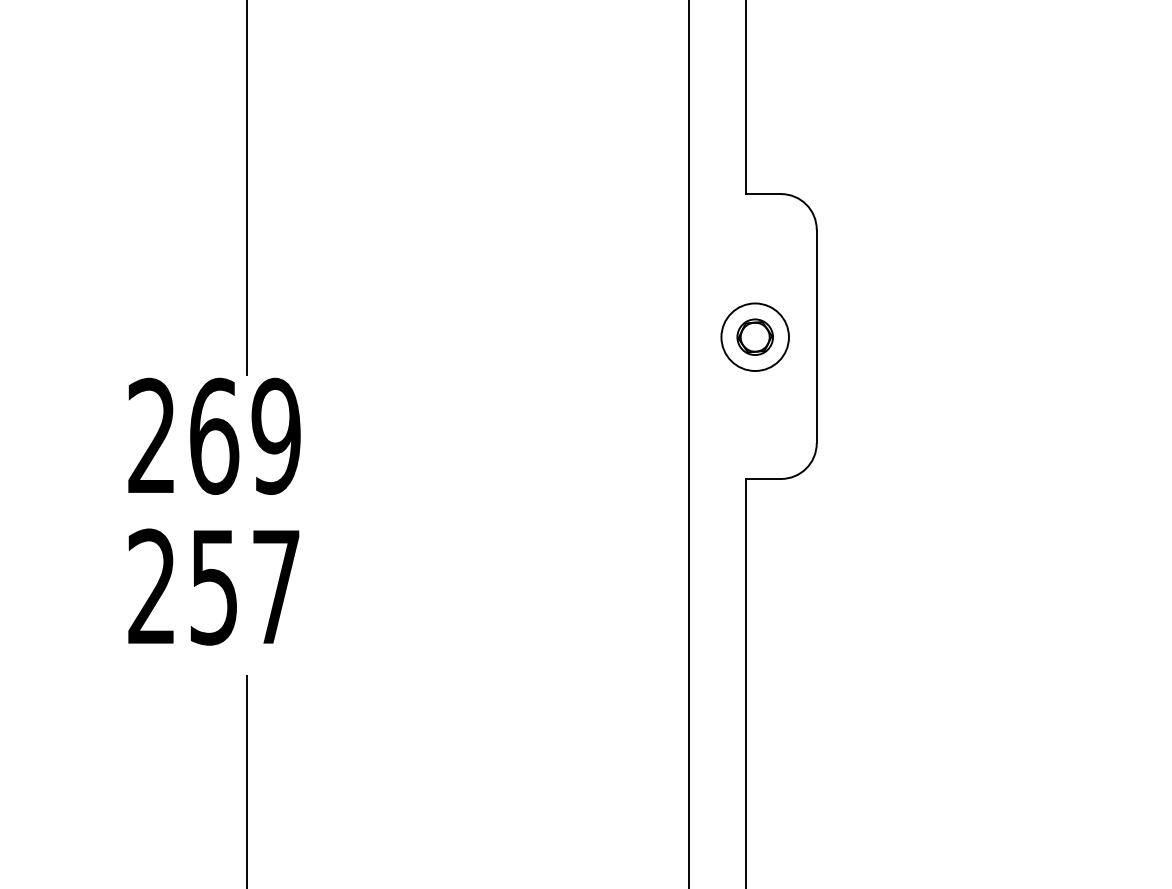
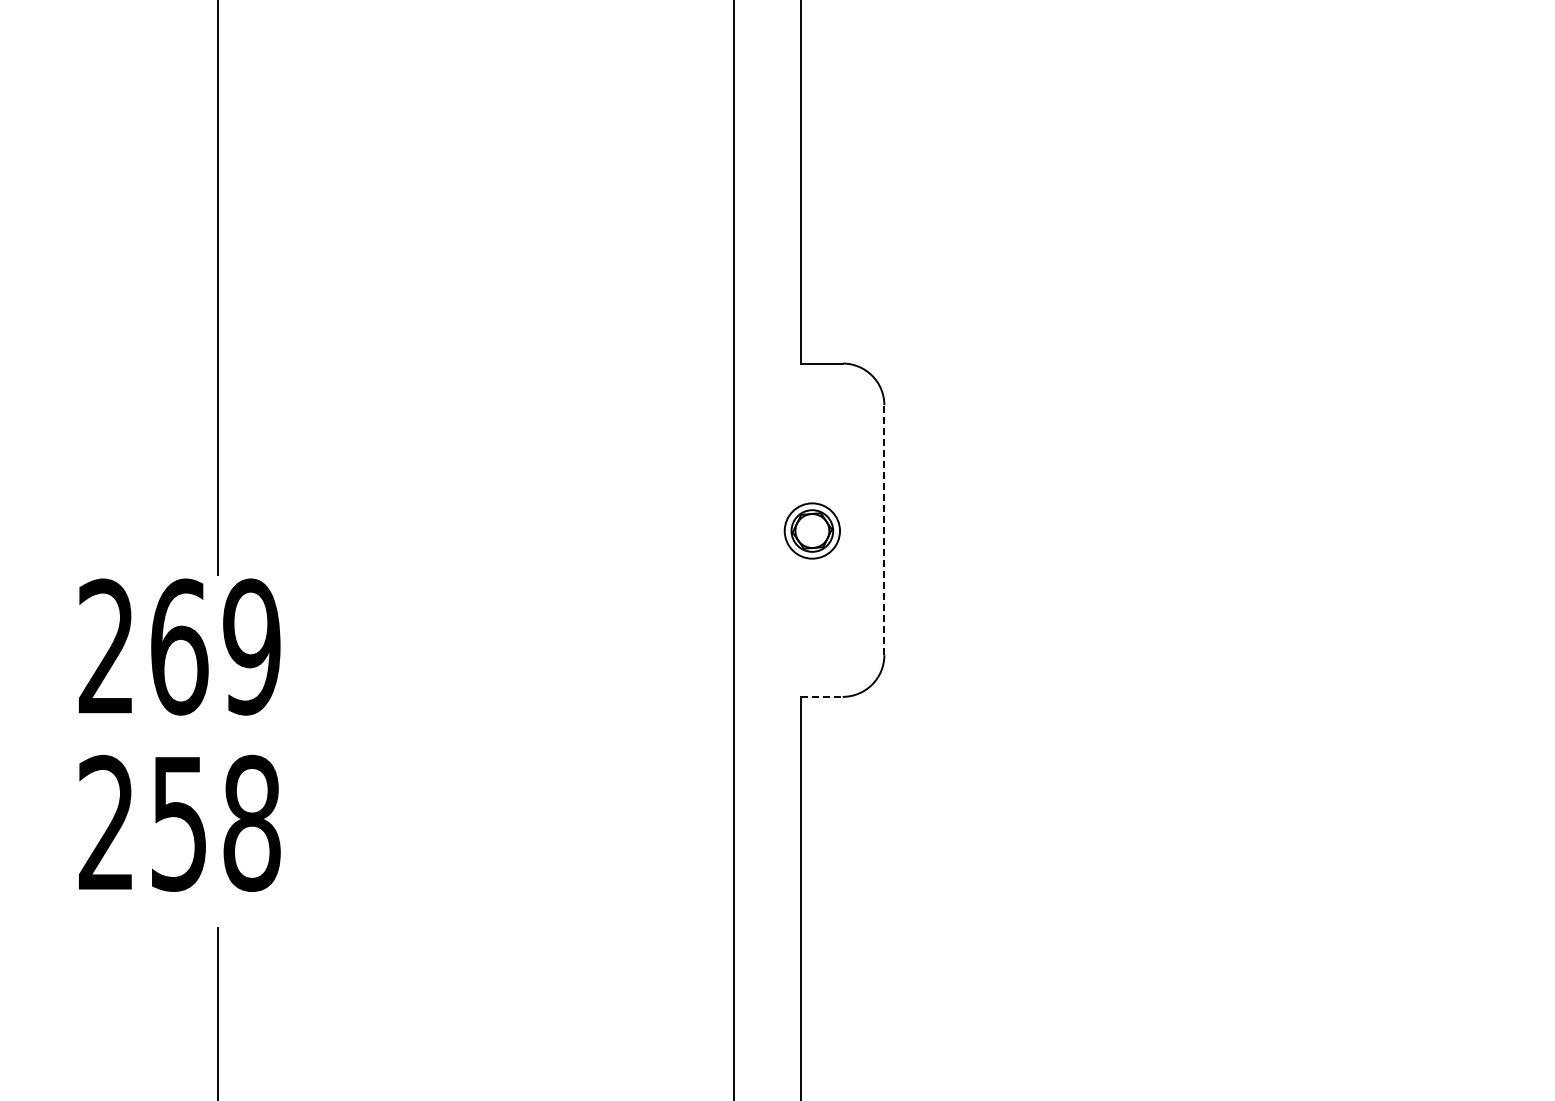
line: (816, 335) -> (884, 529), solid -> dashed
circle: (754, 336) -> (811, 530), size x0.7
line: (763, 478) -> (821, 696), solid -> dashed
text: (275, 586) -> (251, 822), 257 -> 258

